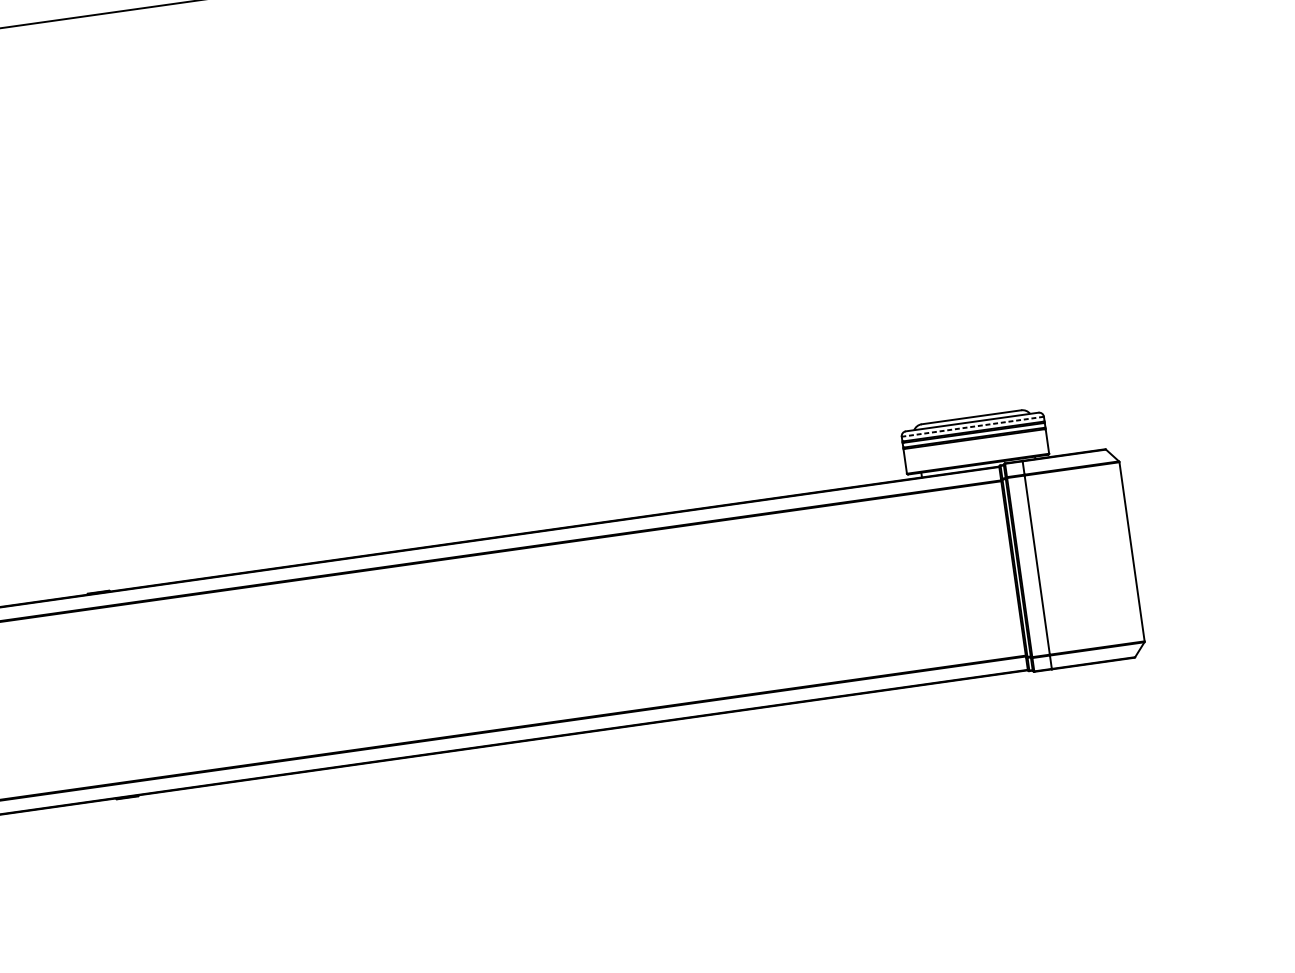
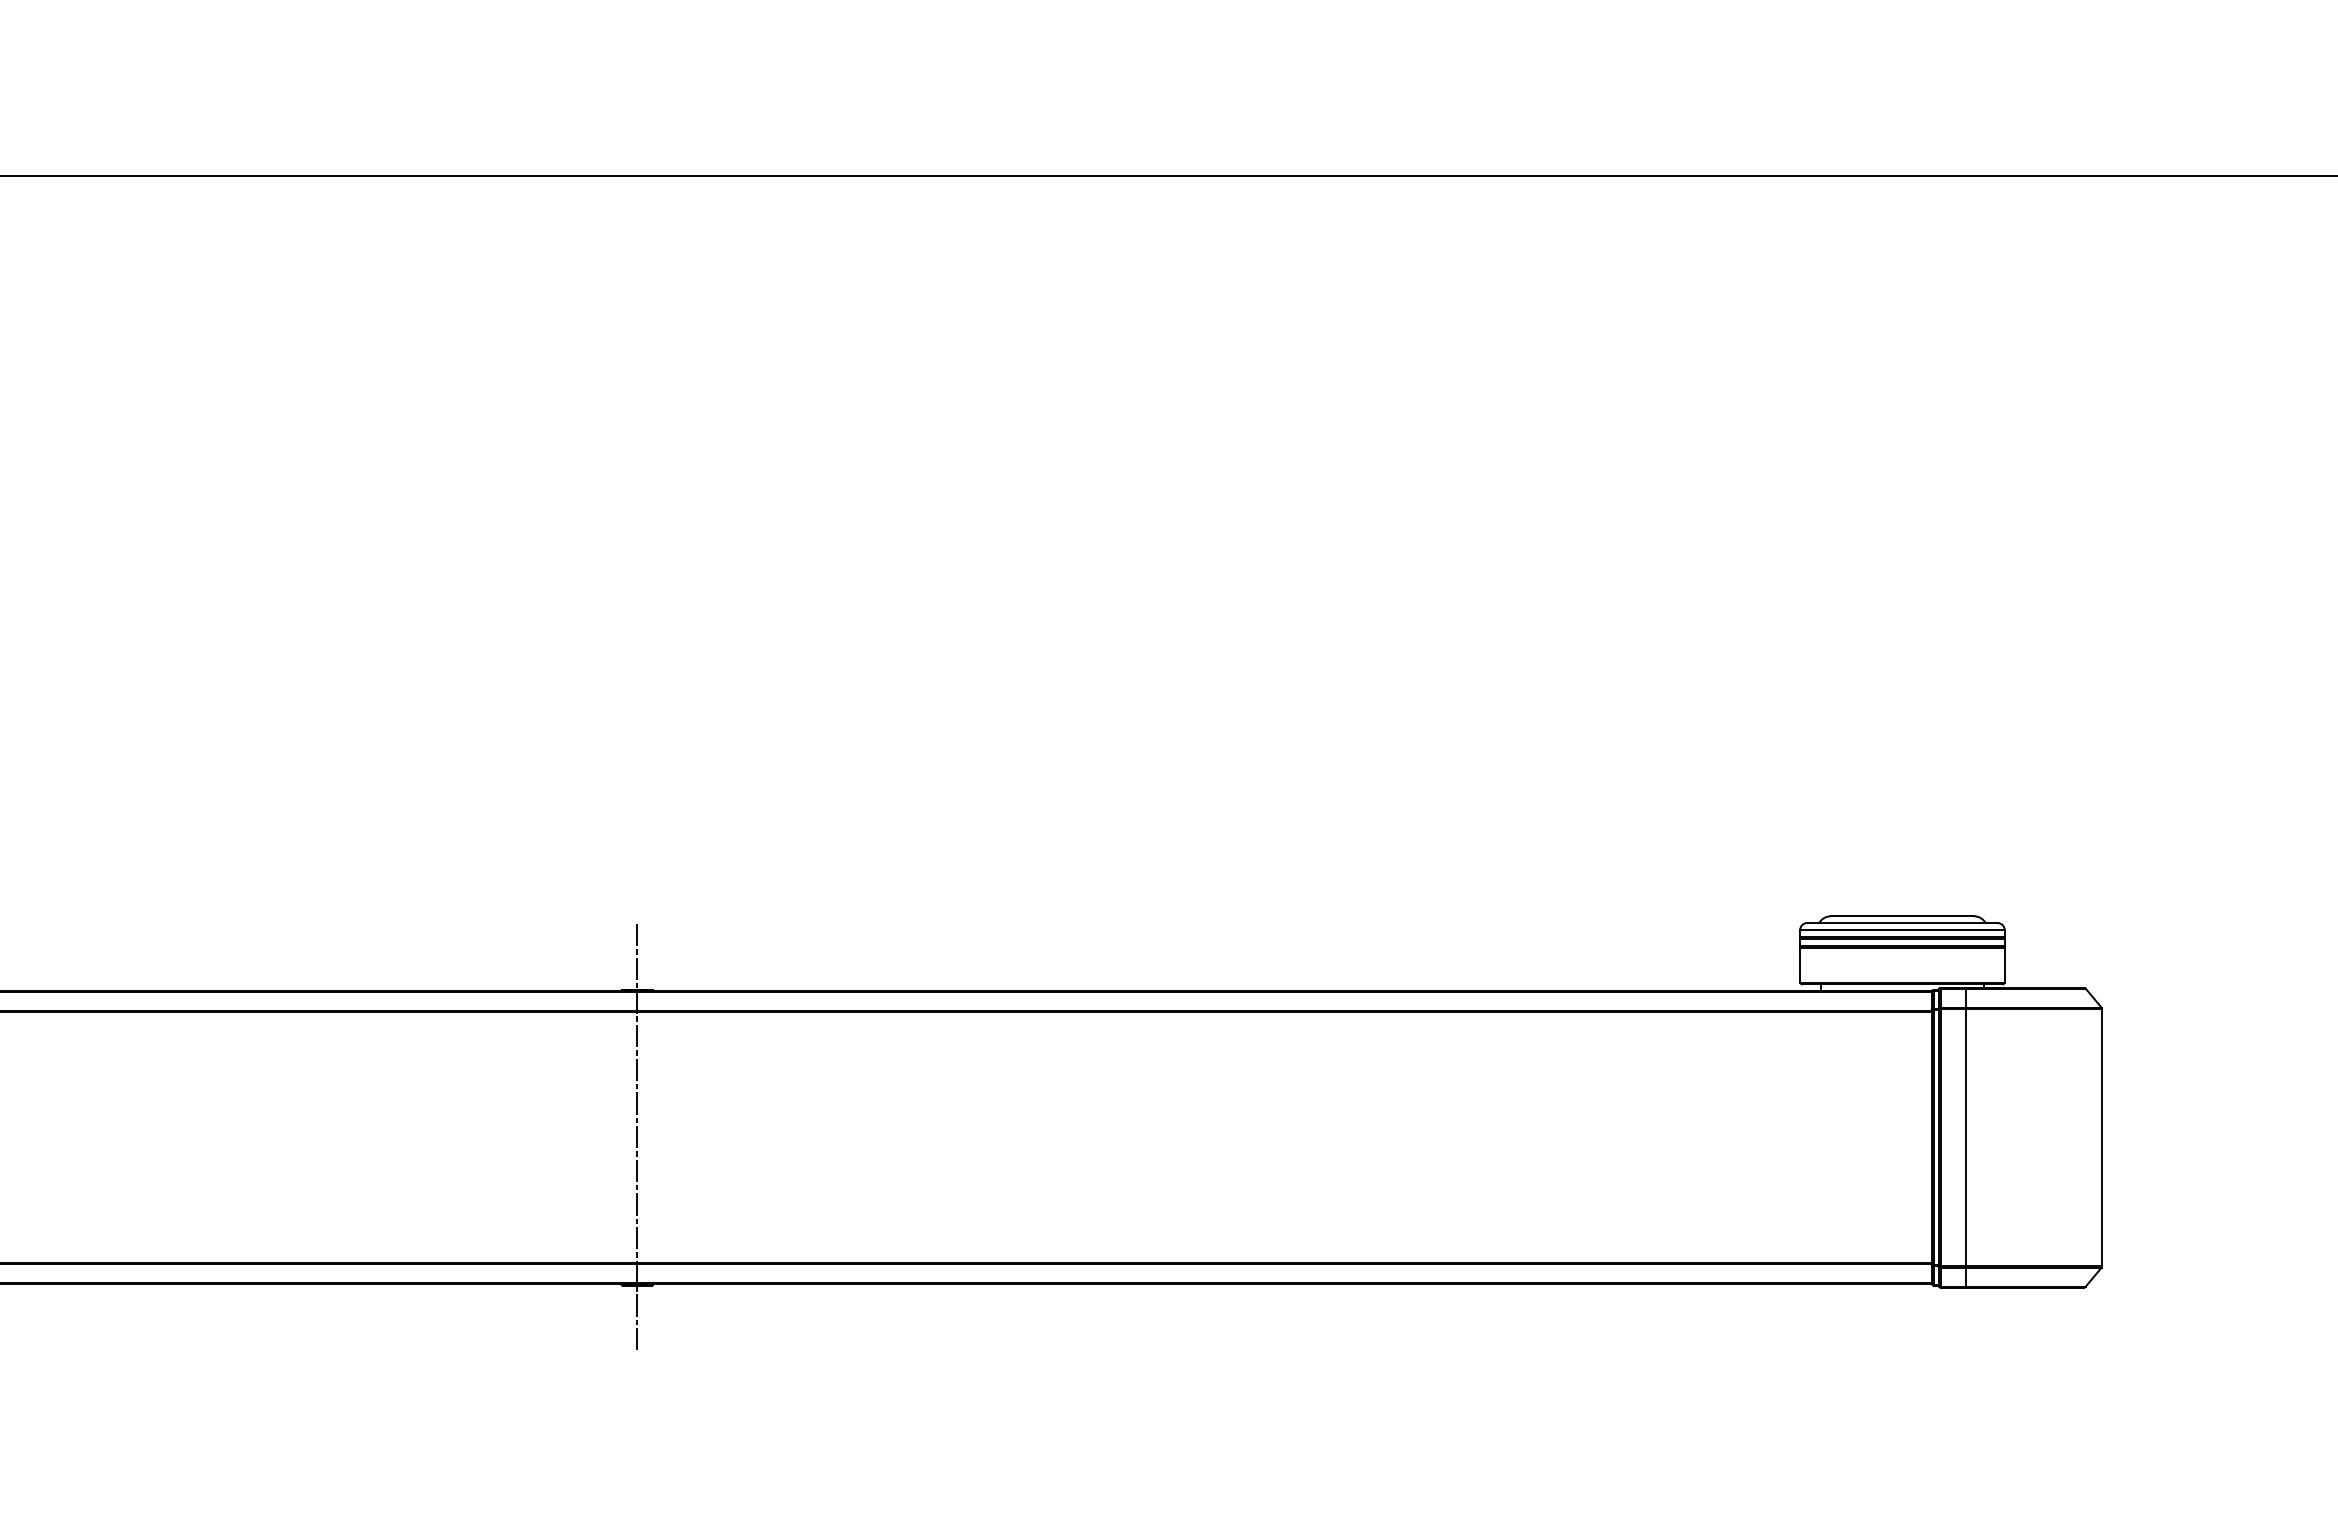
line: (972, 426) -> (1901, 929), dashed -> solid
line: (113, 694) -> (637, 1137), added

